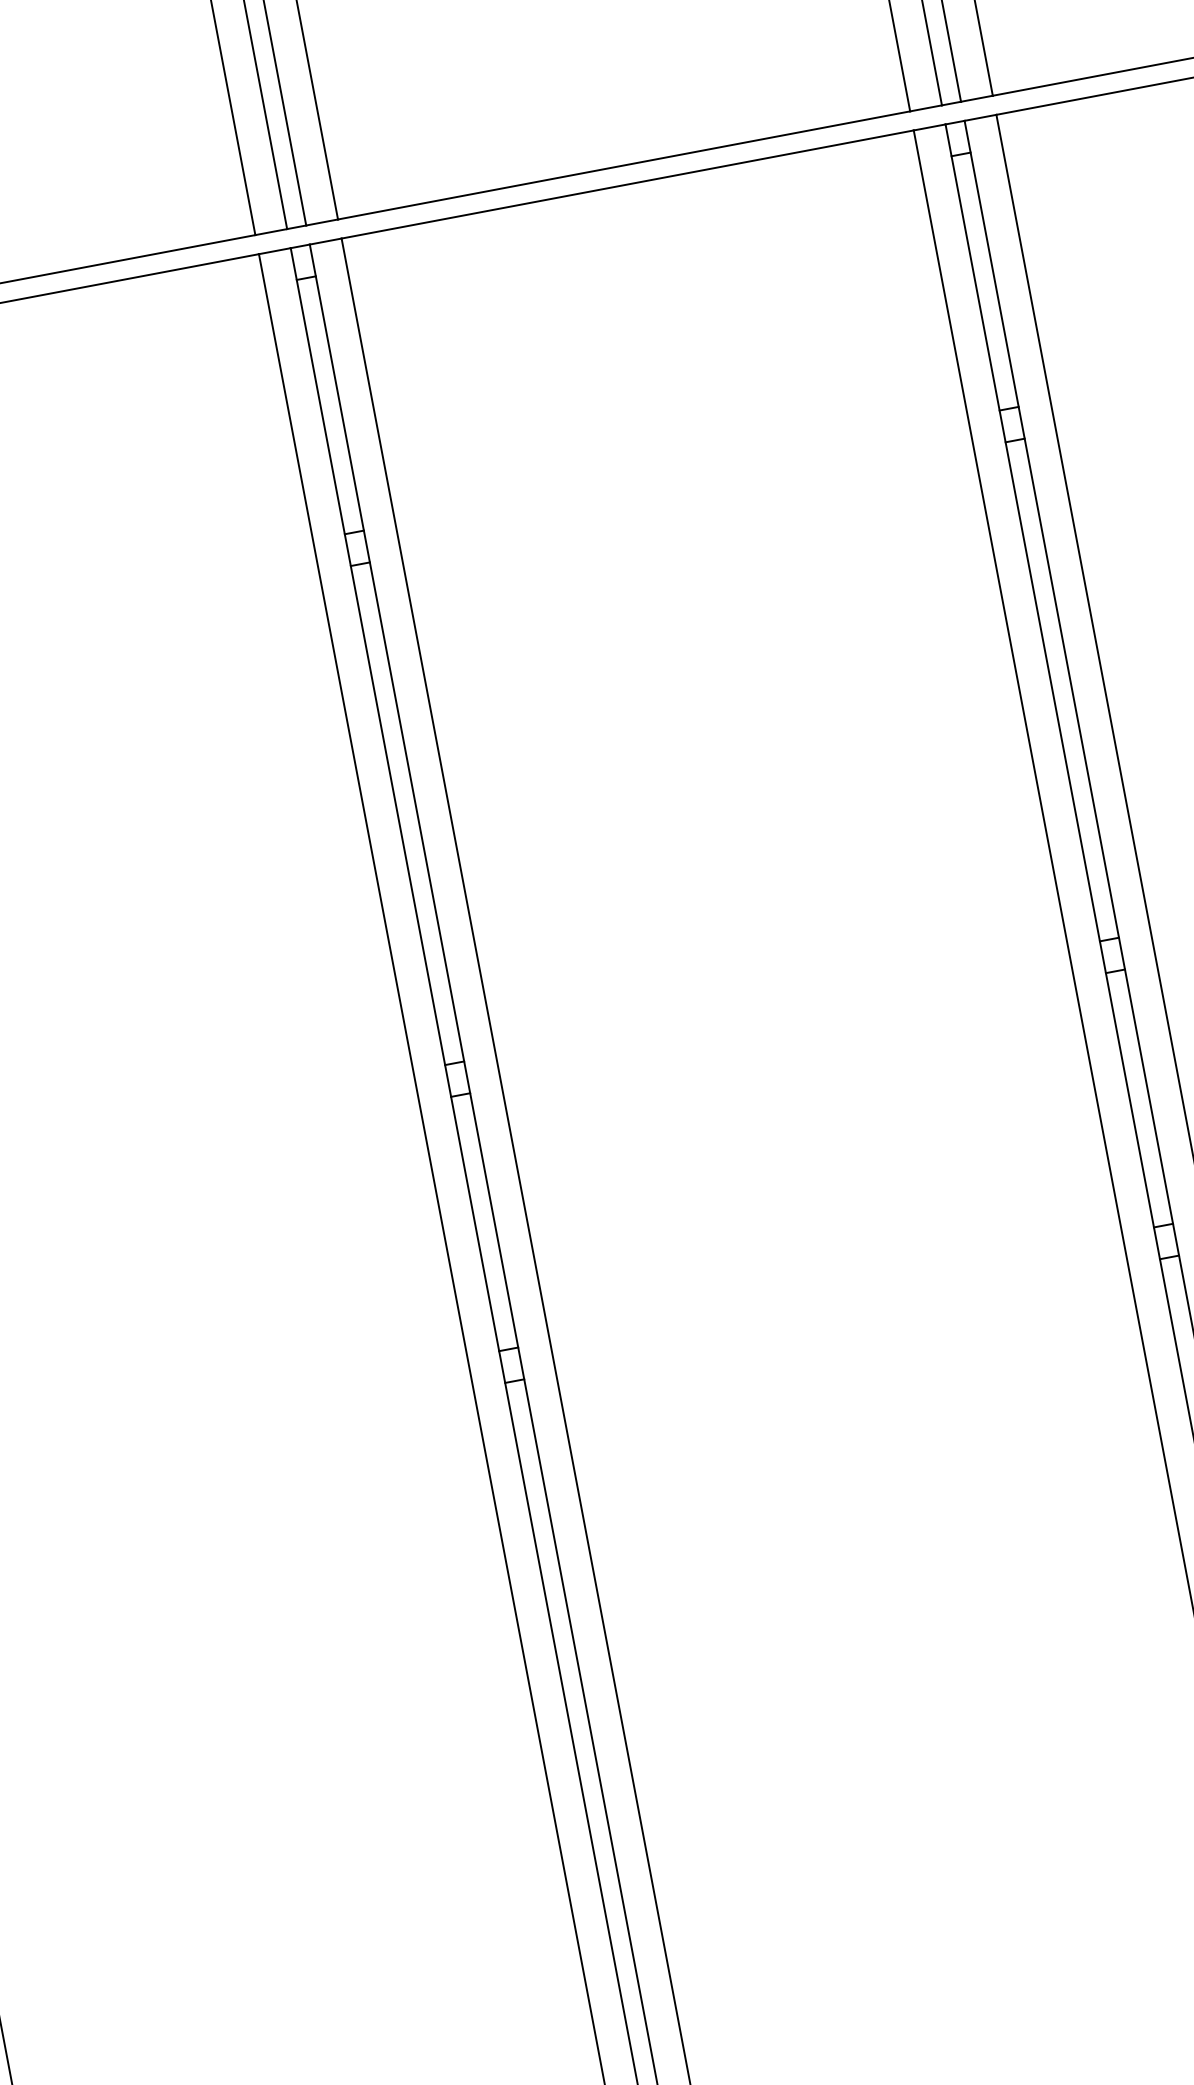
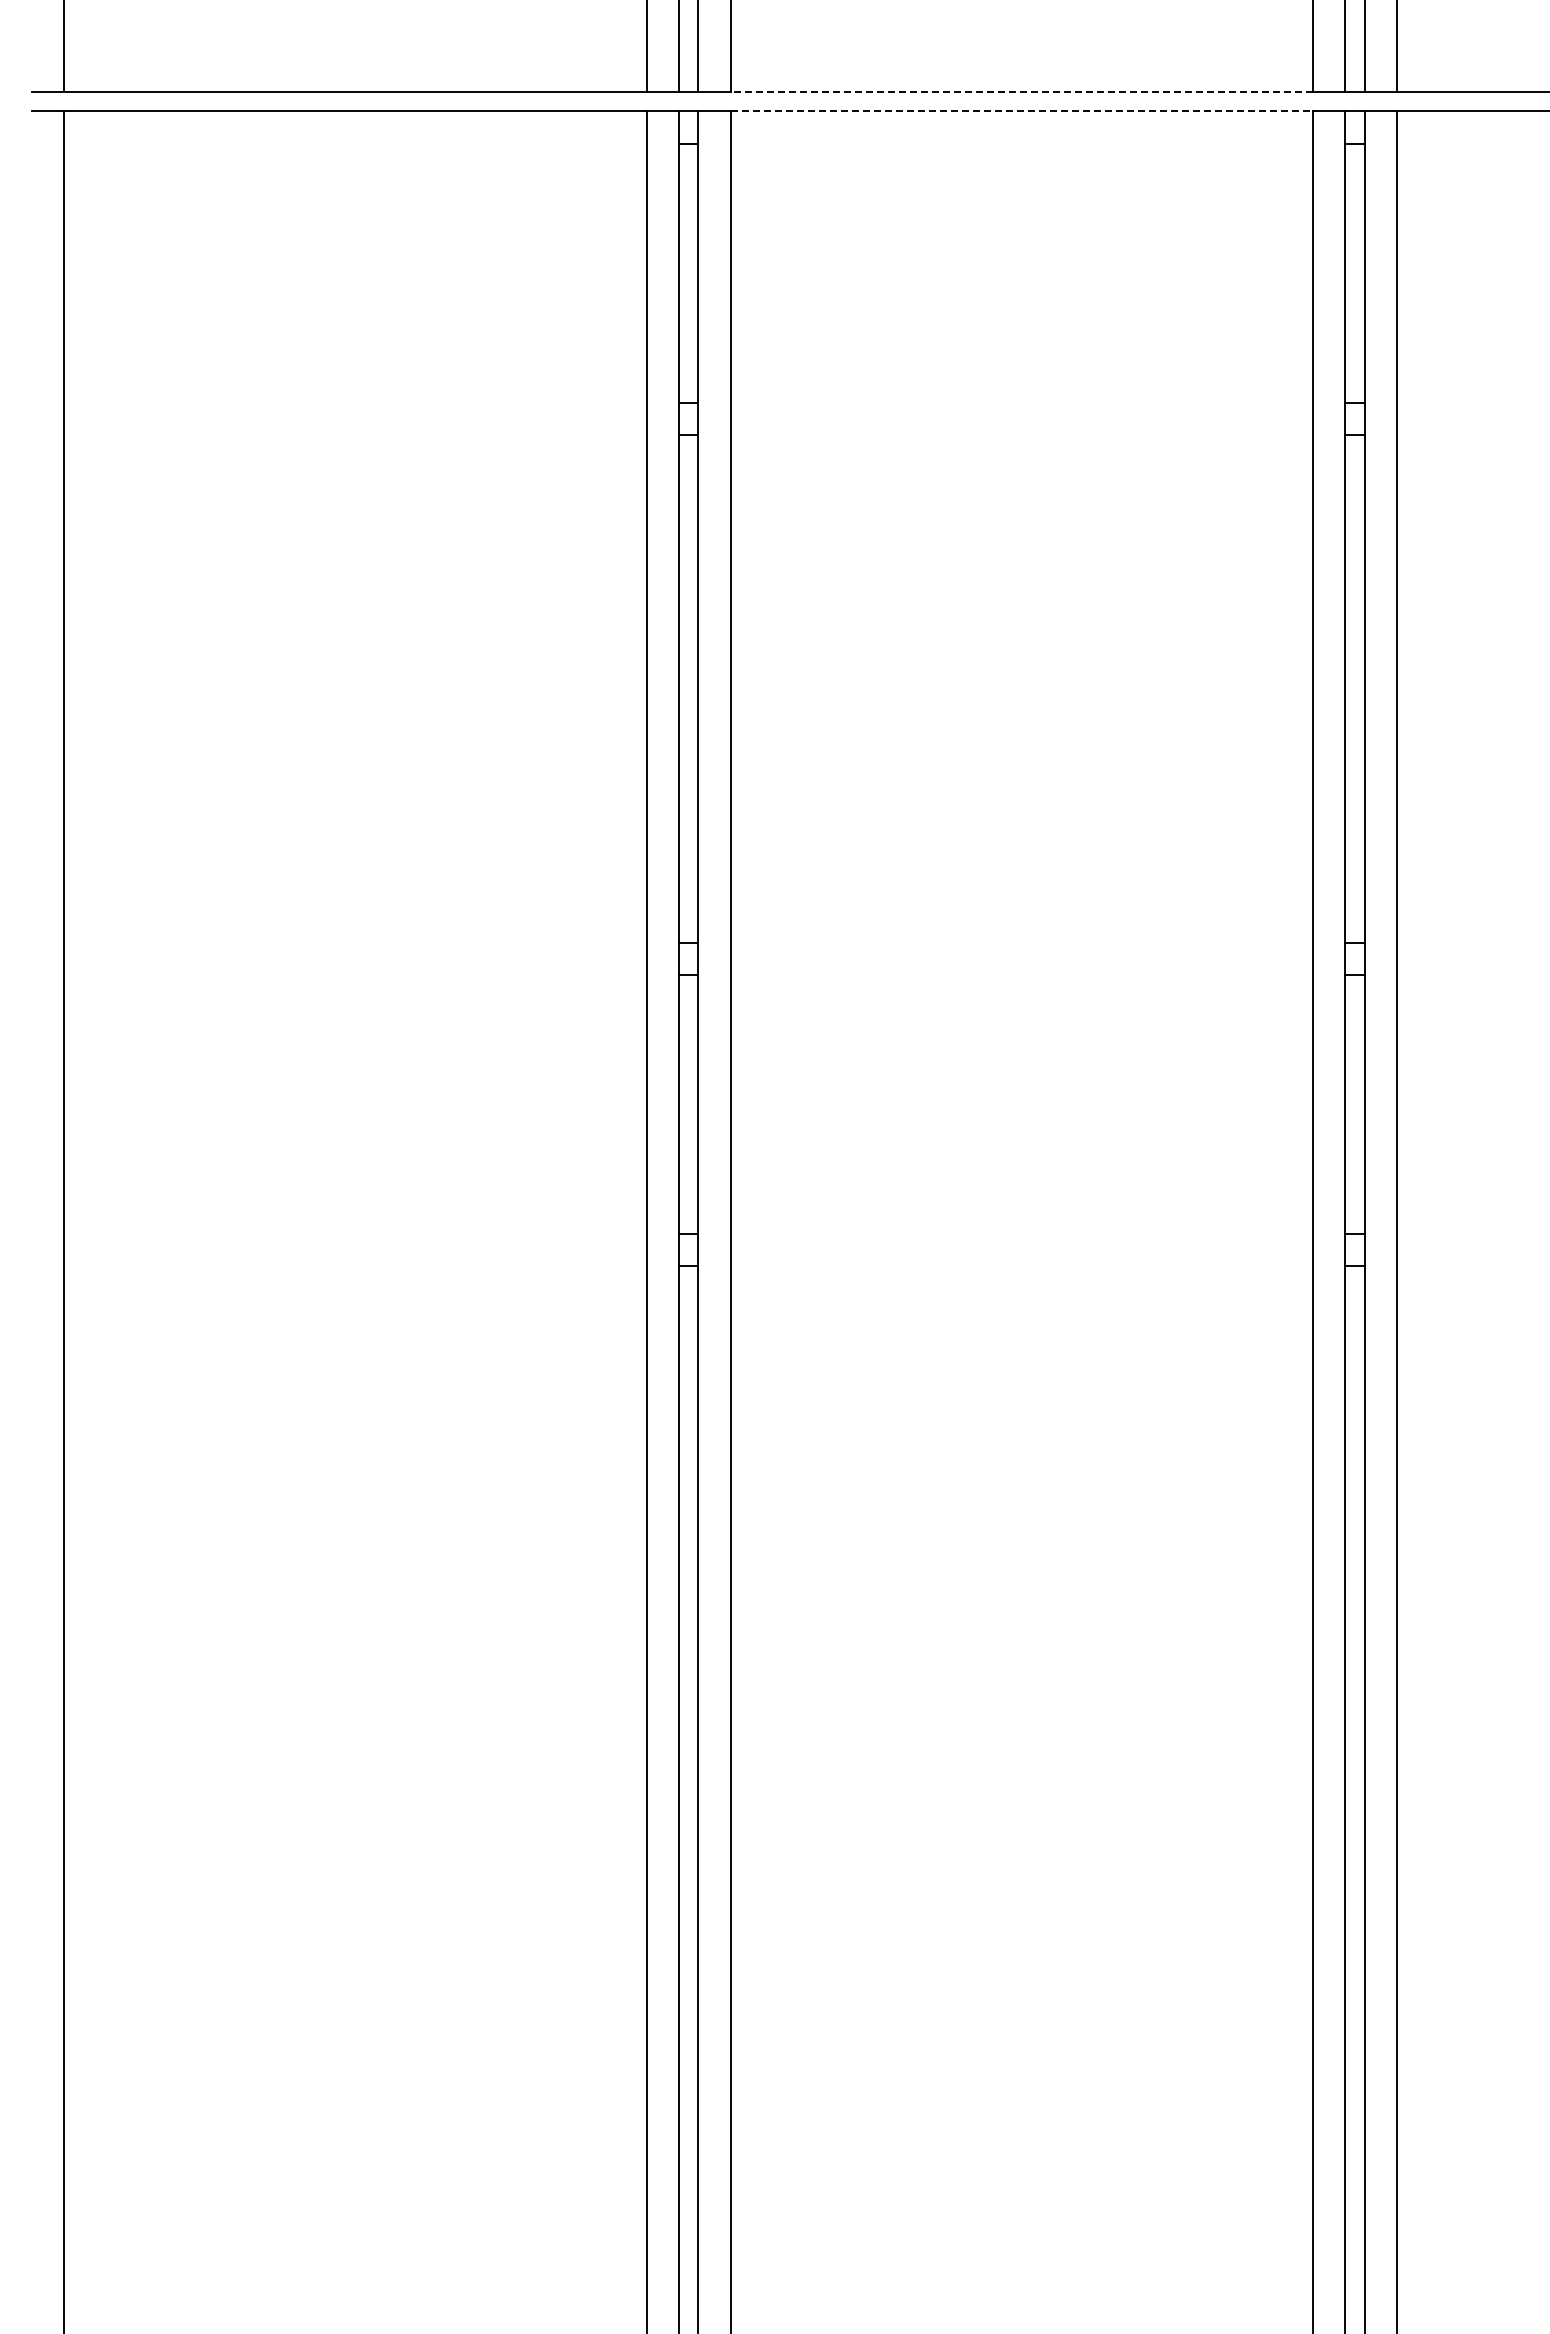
line: (623, 165) -> (1021, 92), solid -> dashed
line: (628, 184) -> (1022, 111), solid -> dashed

